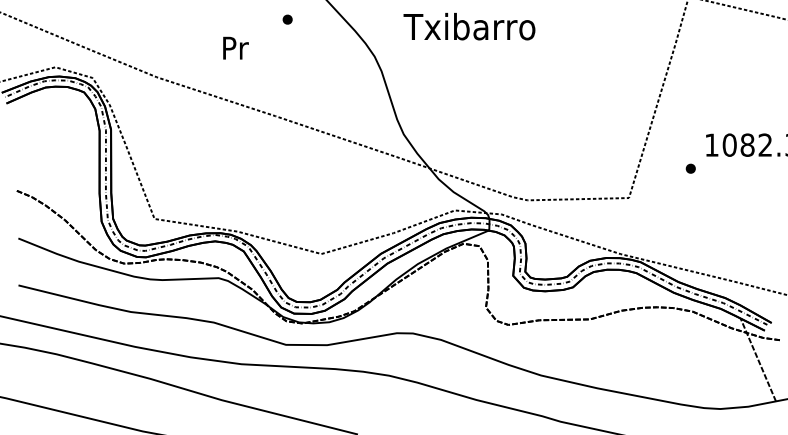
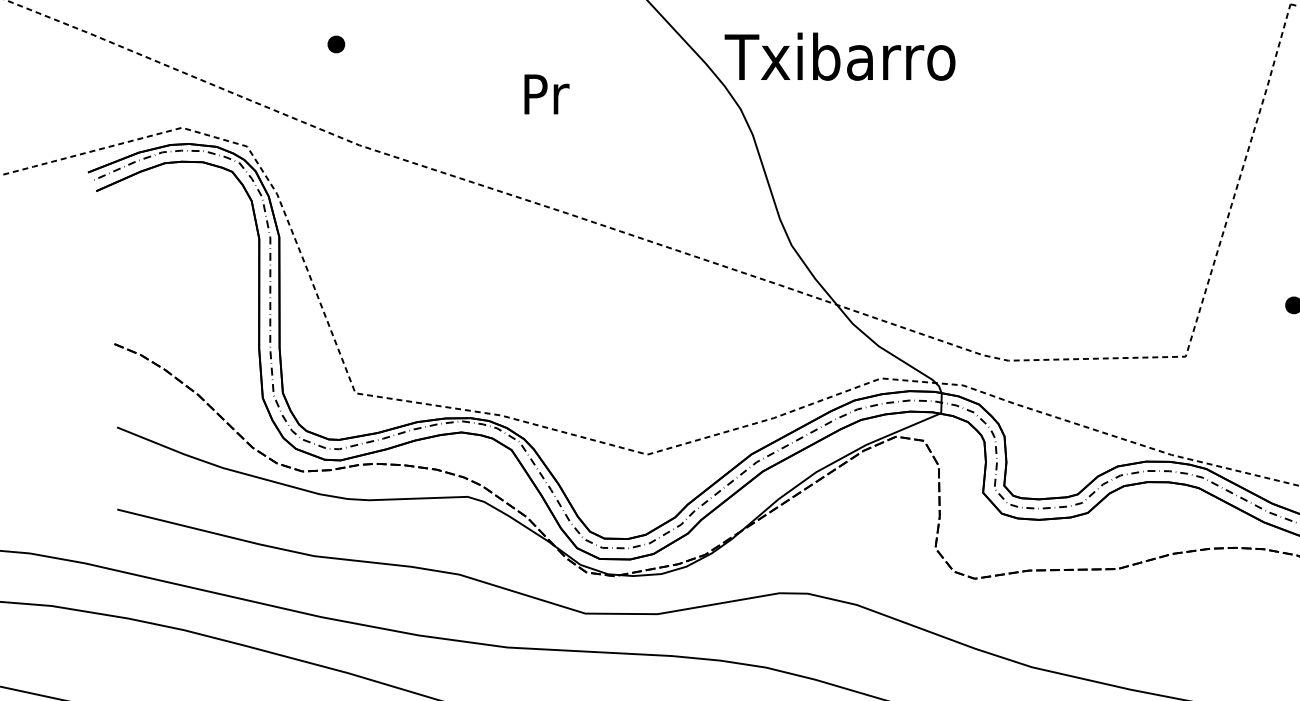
part: (287, 19) -> (336, 44), moved
text: (469, 26) -> (840, 56), moved
text: (235, 47) -> (546, 93), moved

